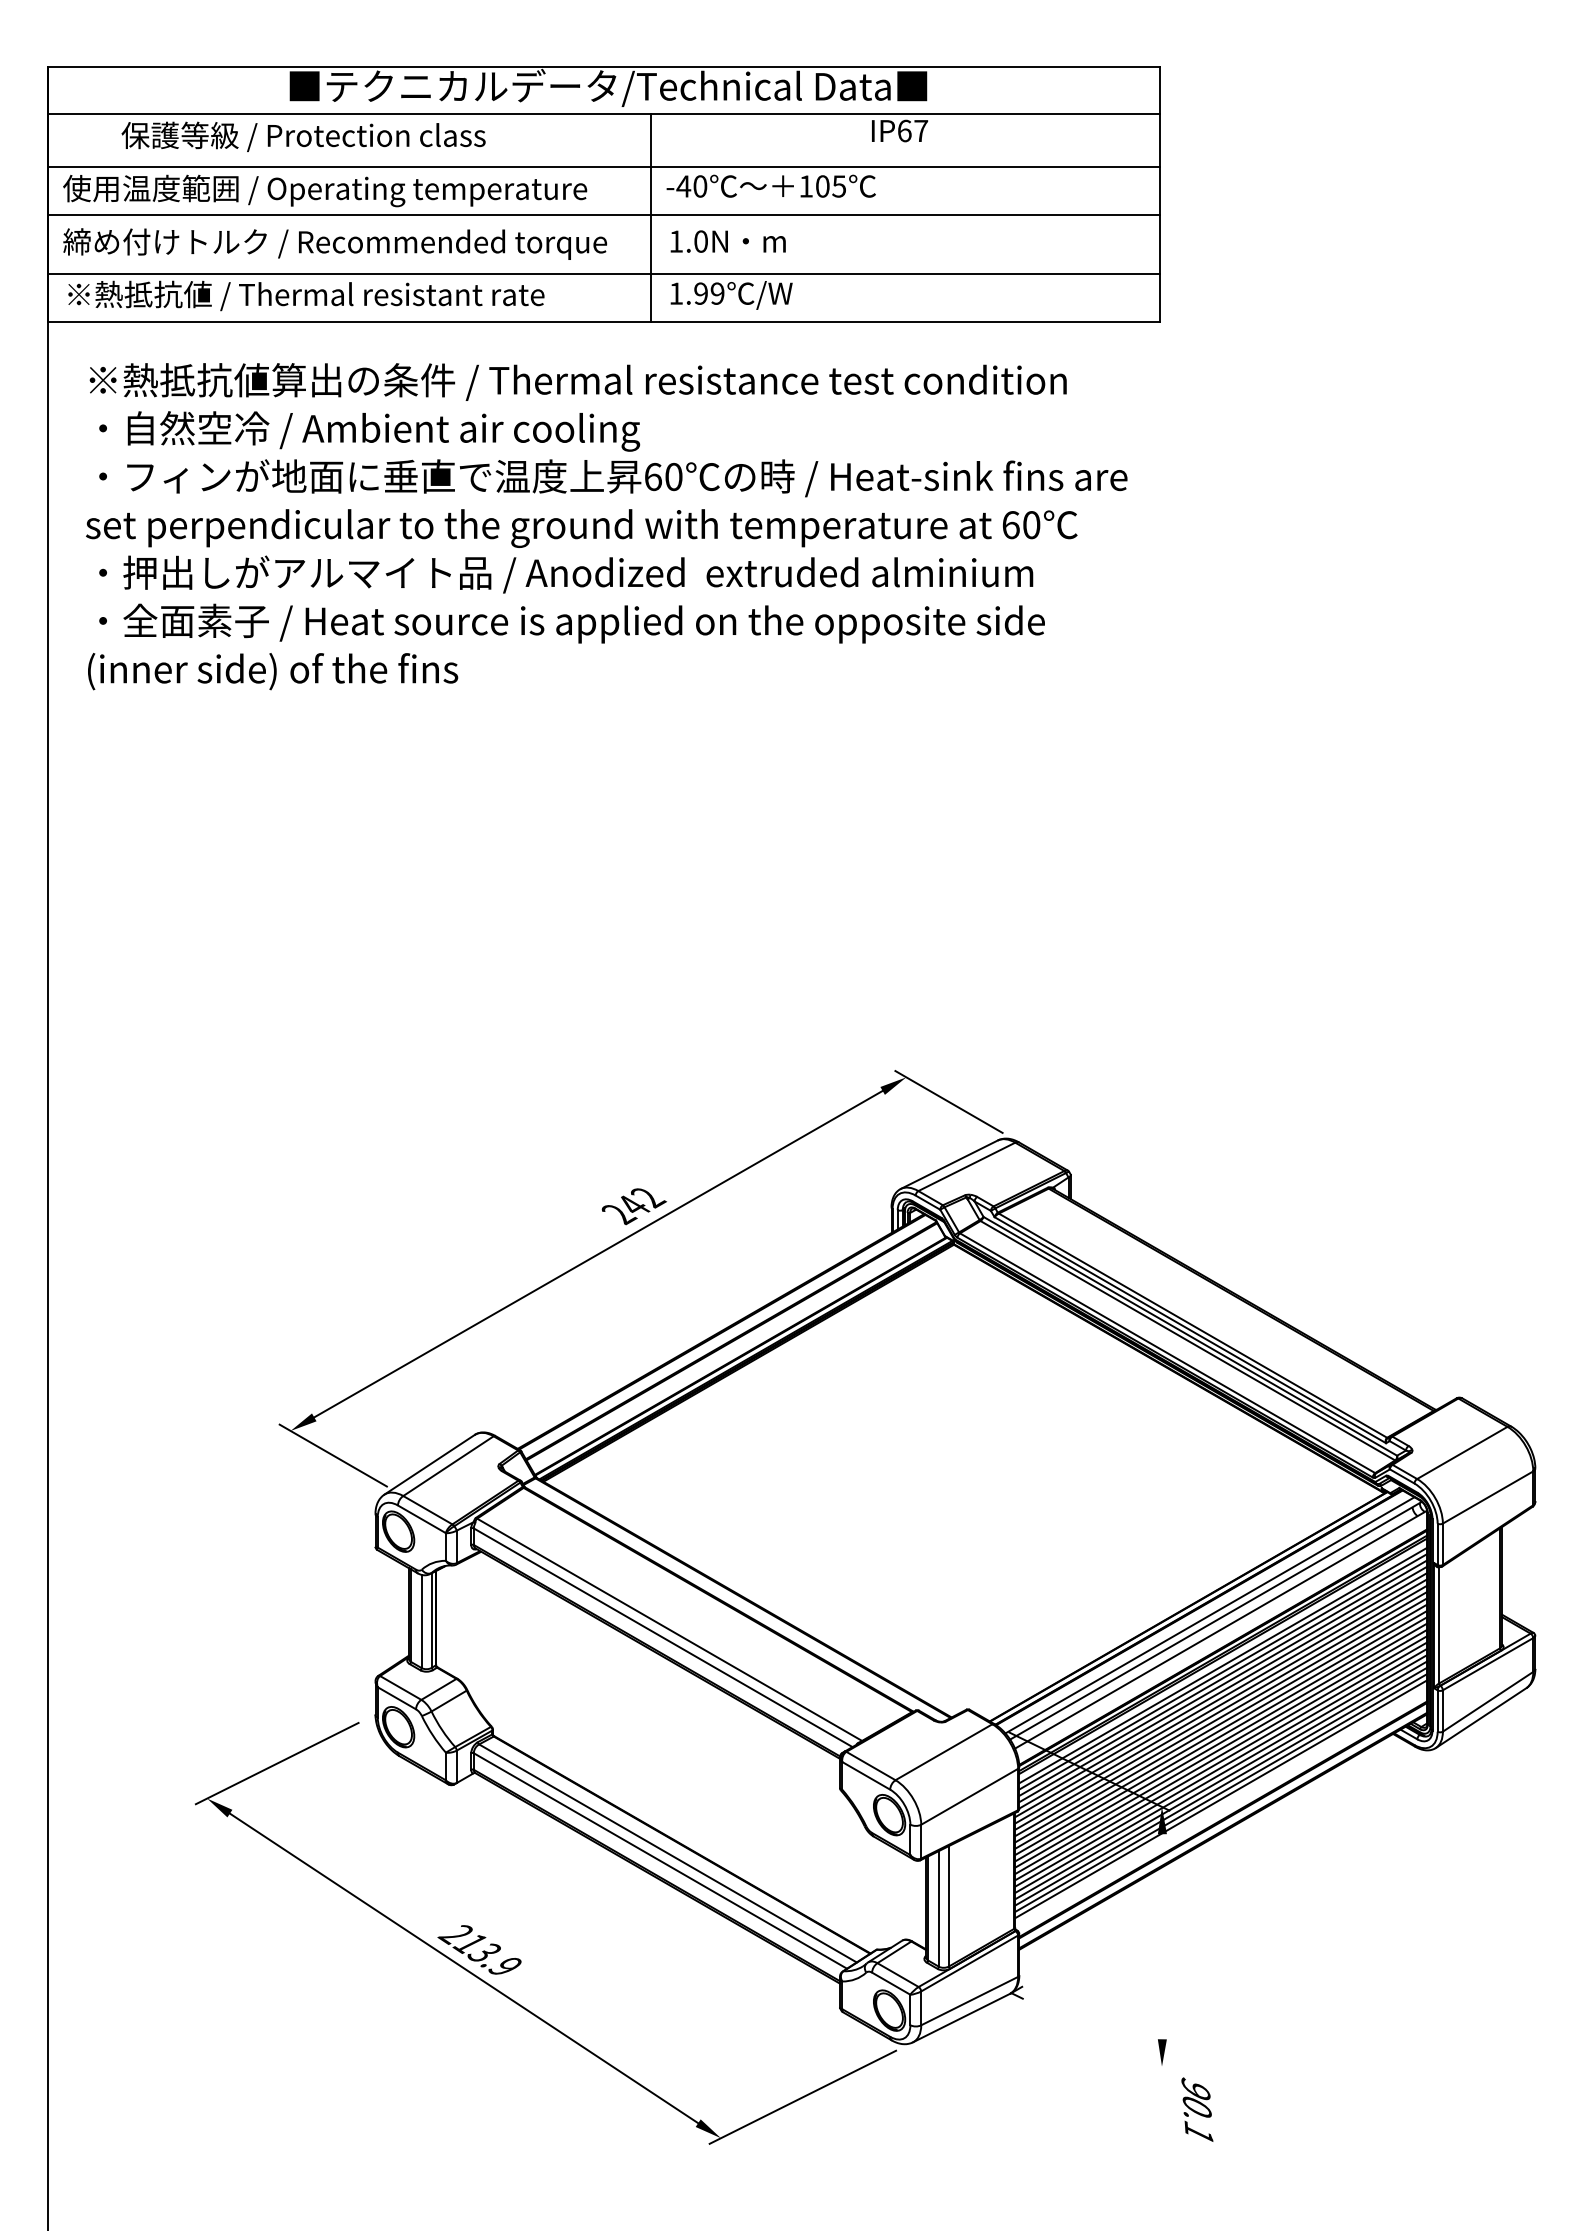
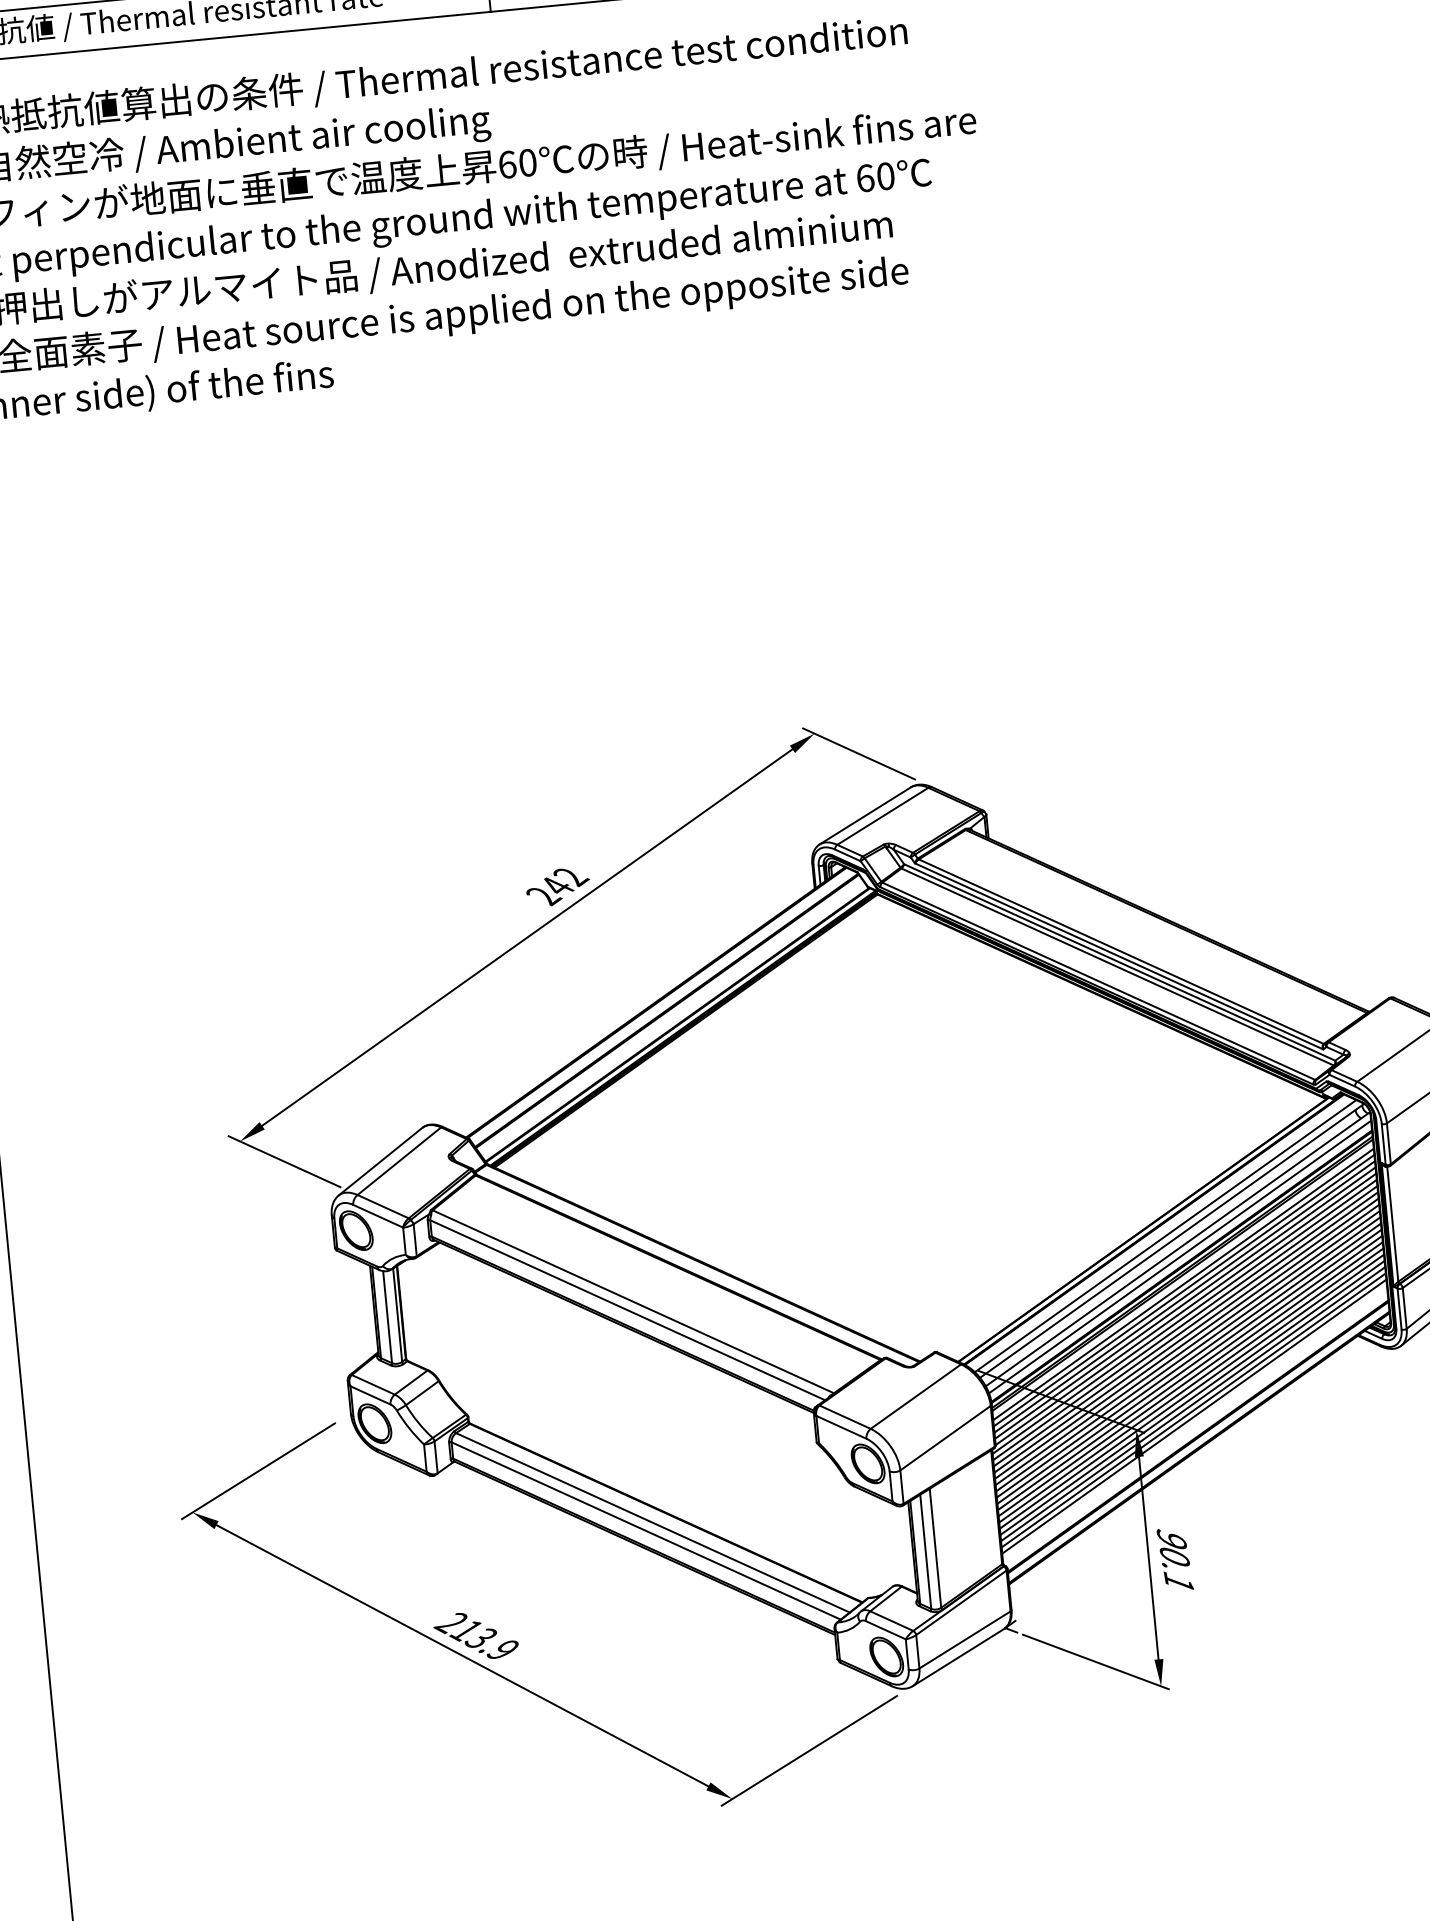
line: (1222, 1637) -> (1180, 1256), added
line: (1161, 1939) -> (1148, 1560), added
line: (1098, 2035) -> (1095, 1661), added
text: (1197, 2109) -> (1175, 1559), moved

